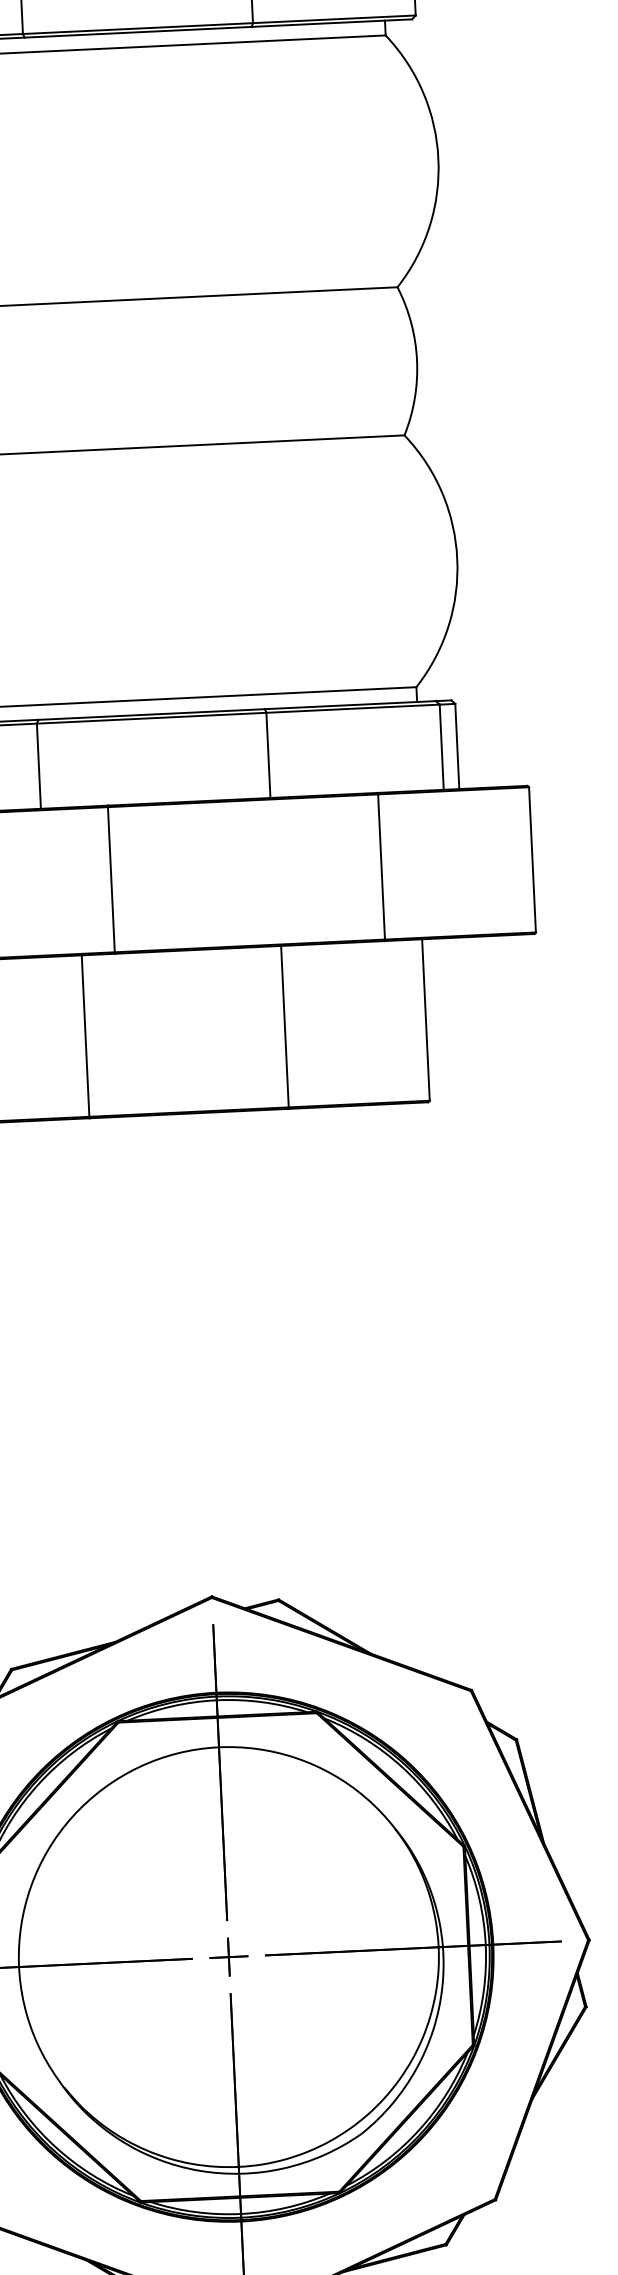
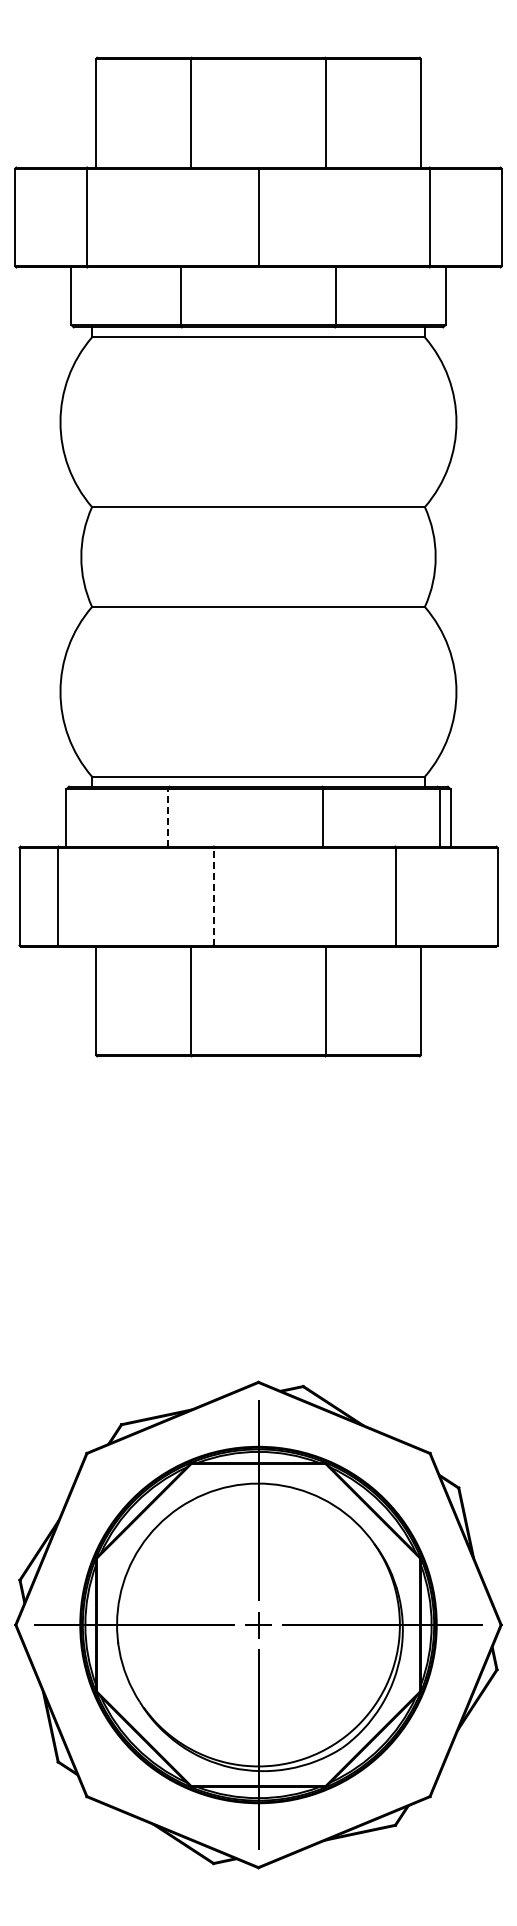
line: (38, 765) -> (168, 817), solid -> dashed
line: (111, 879) -> (213, 896), solid -> dashed

